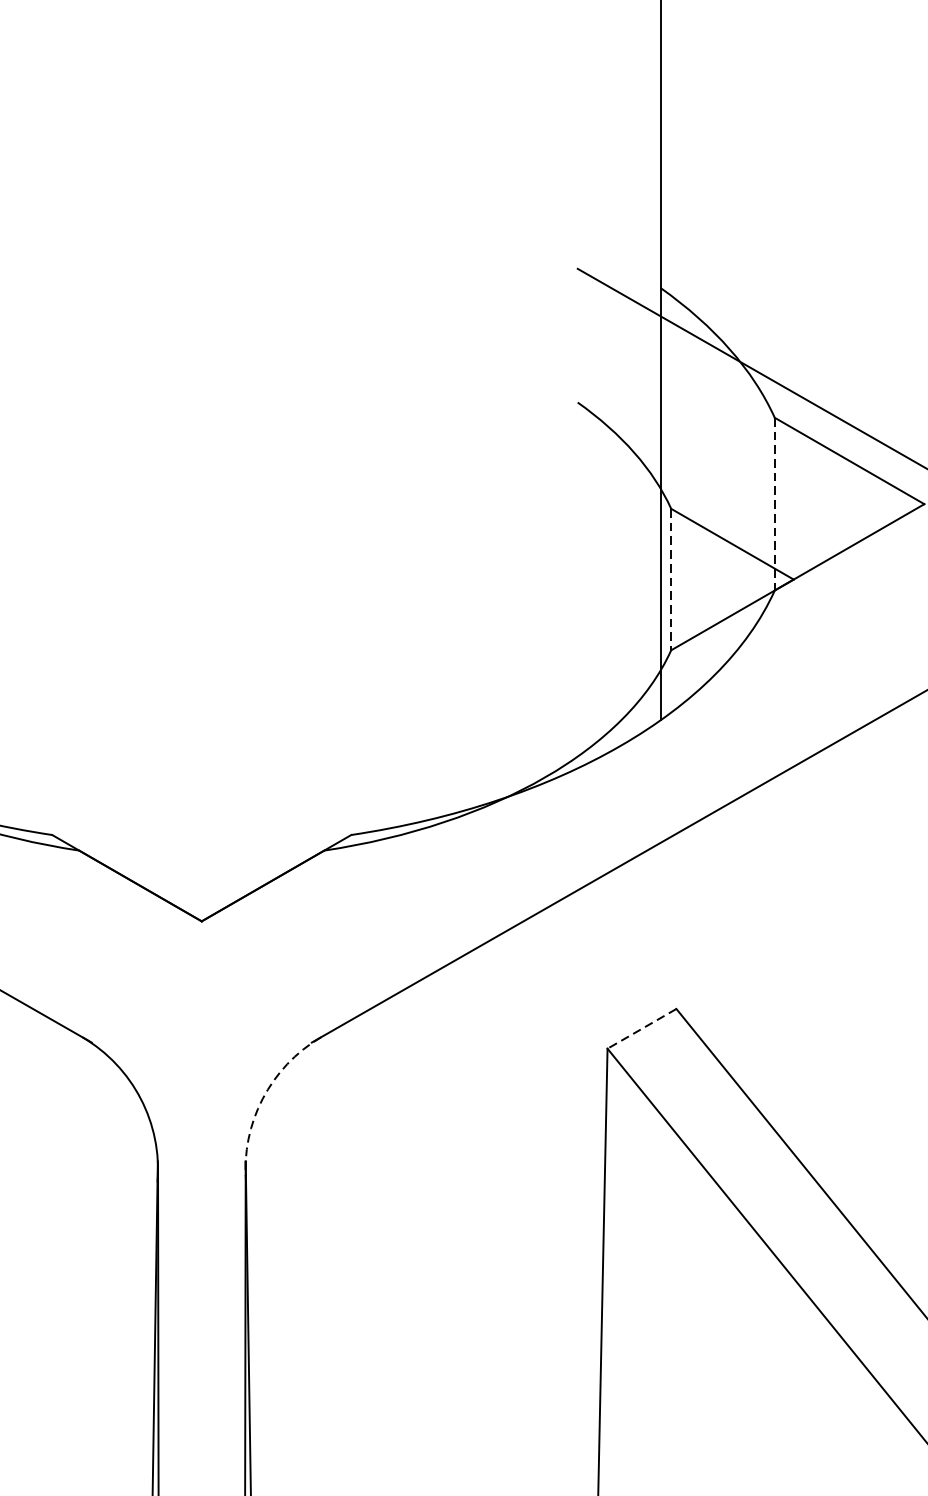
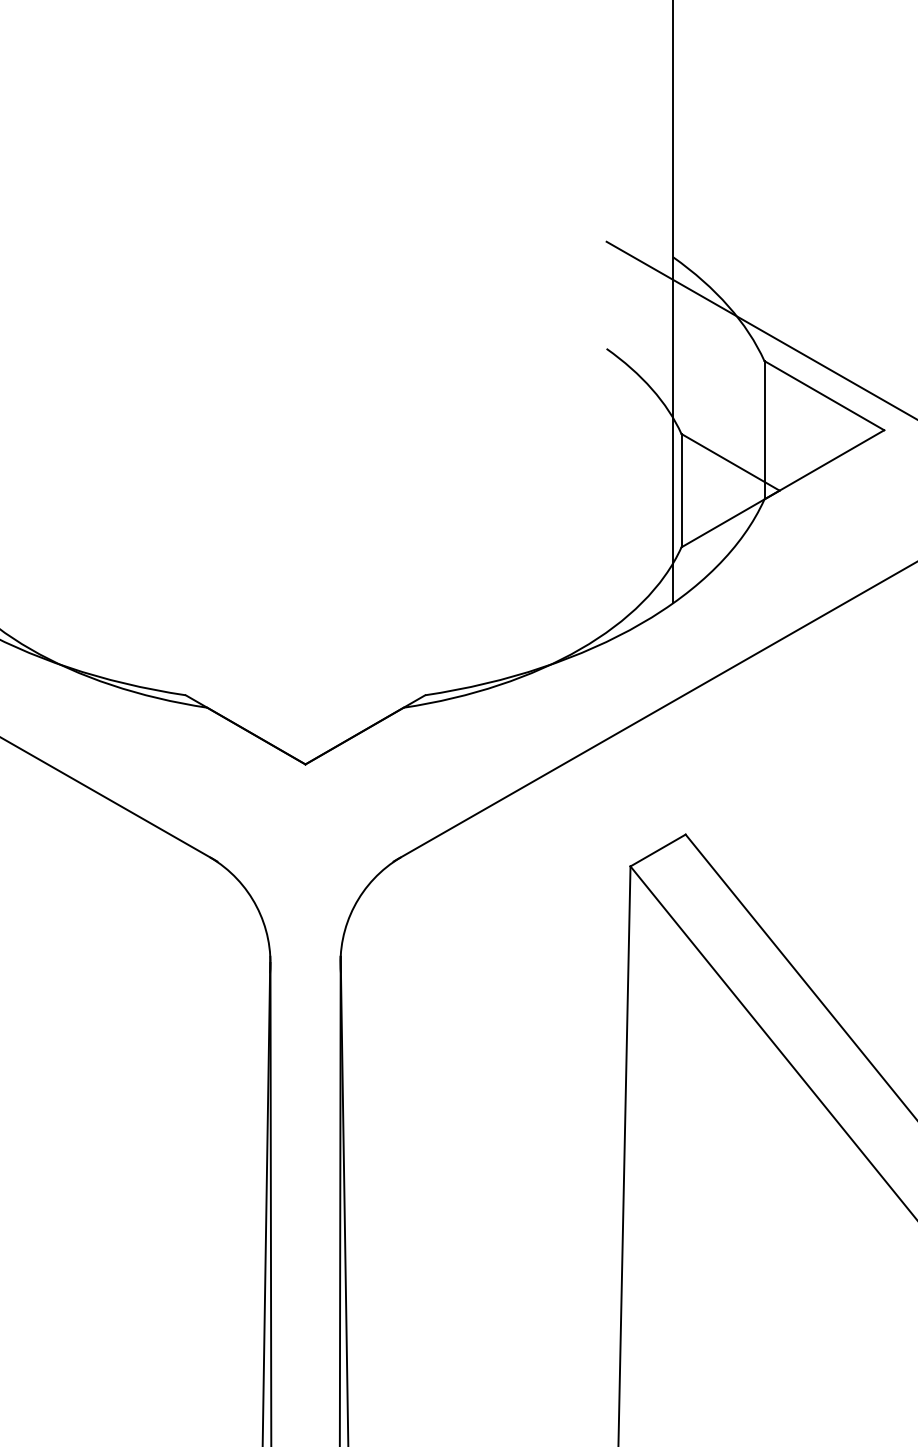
line: (774, 504) -> (764, 430), dashed -> solid
line: (671, 579) -> (681, 490), dashed -> solid
line: (642, 1028) -> (658, 850), dashed -> solid
arc: (262, 1098) -> (354, 906), dashed -> solid

